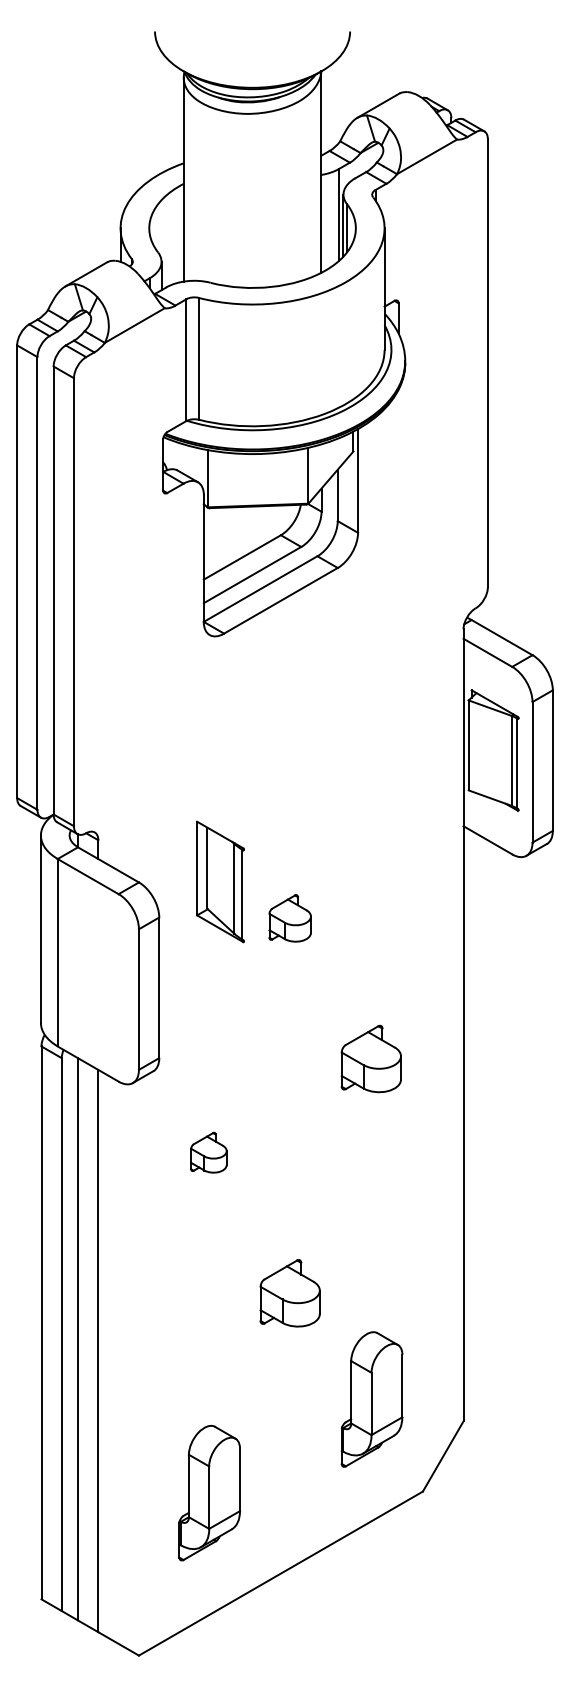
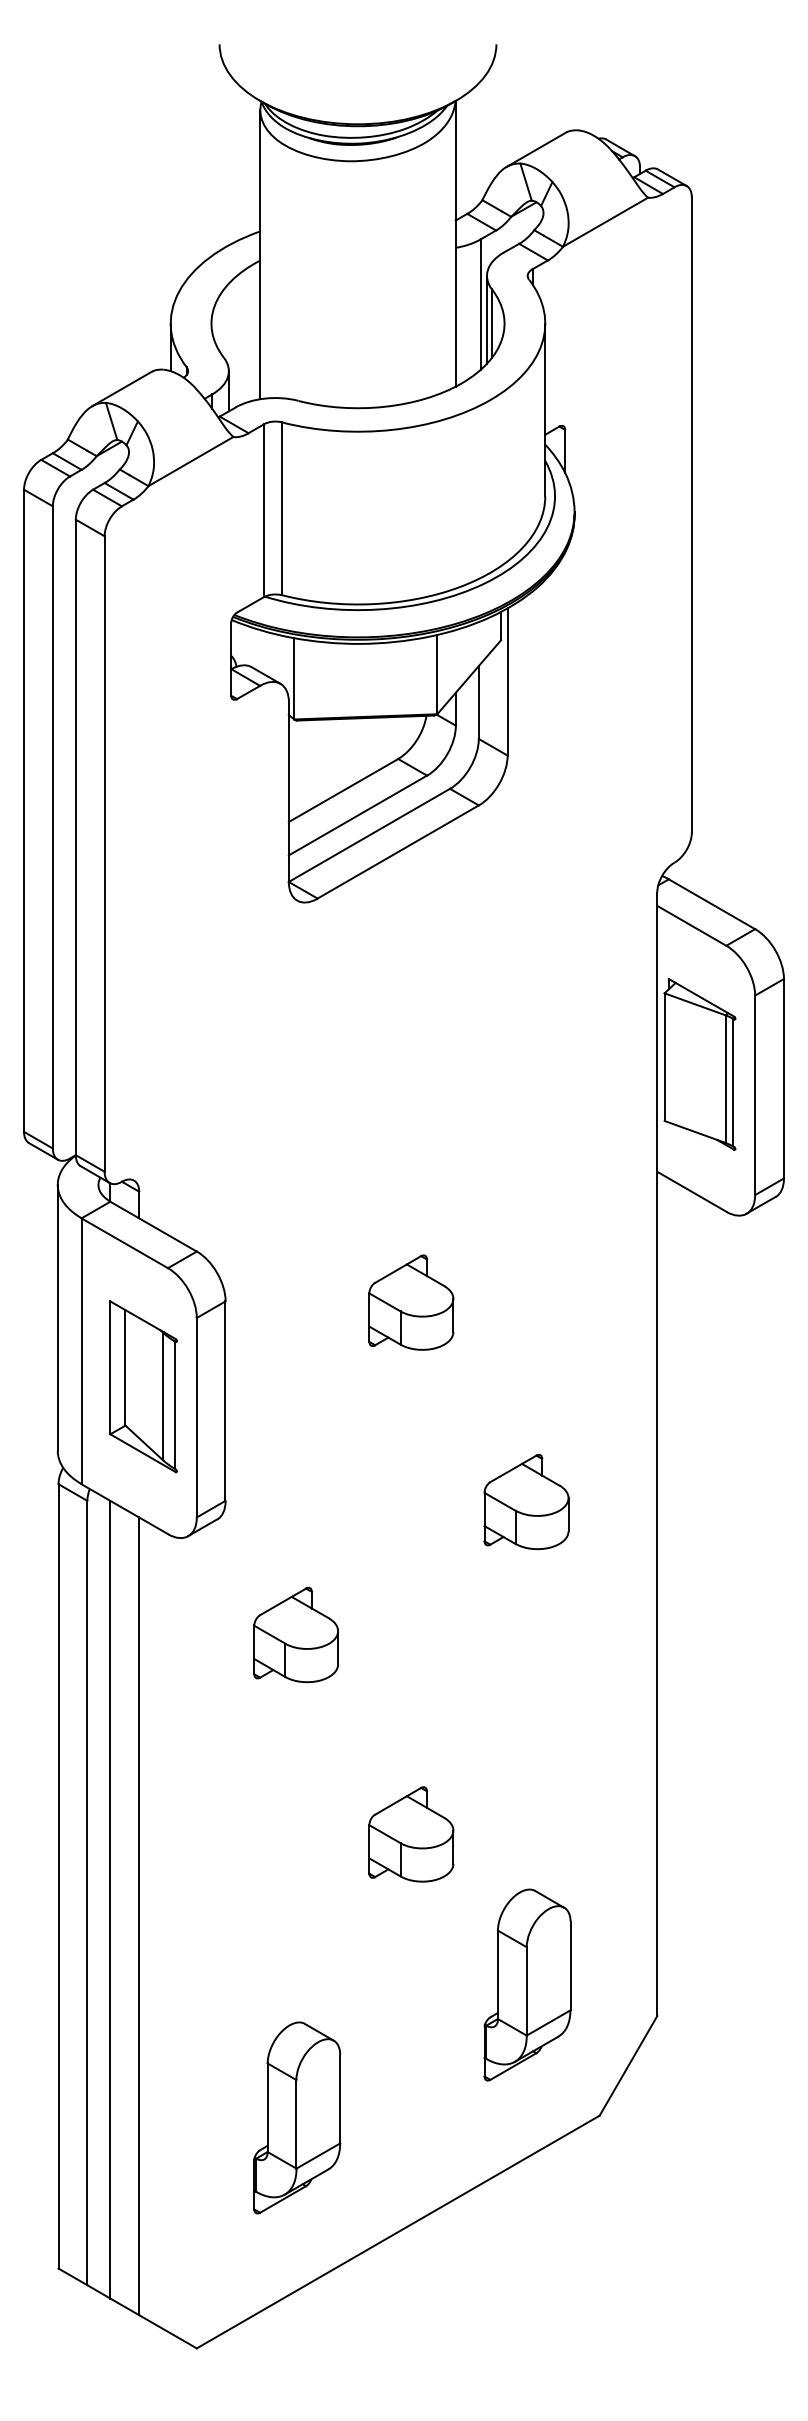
part: (220, 881) -> (143, 1386), moved
part: (290, 918) -> (411, 1302), size x1.43
part: (208, 1152) -> (295, 1634), size x1.67

